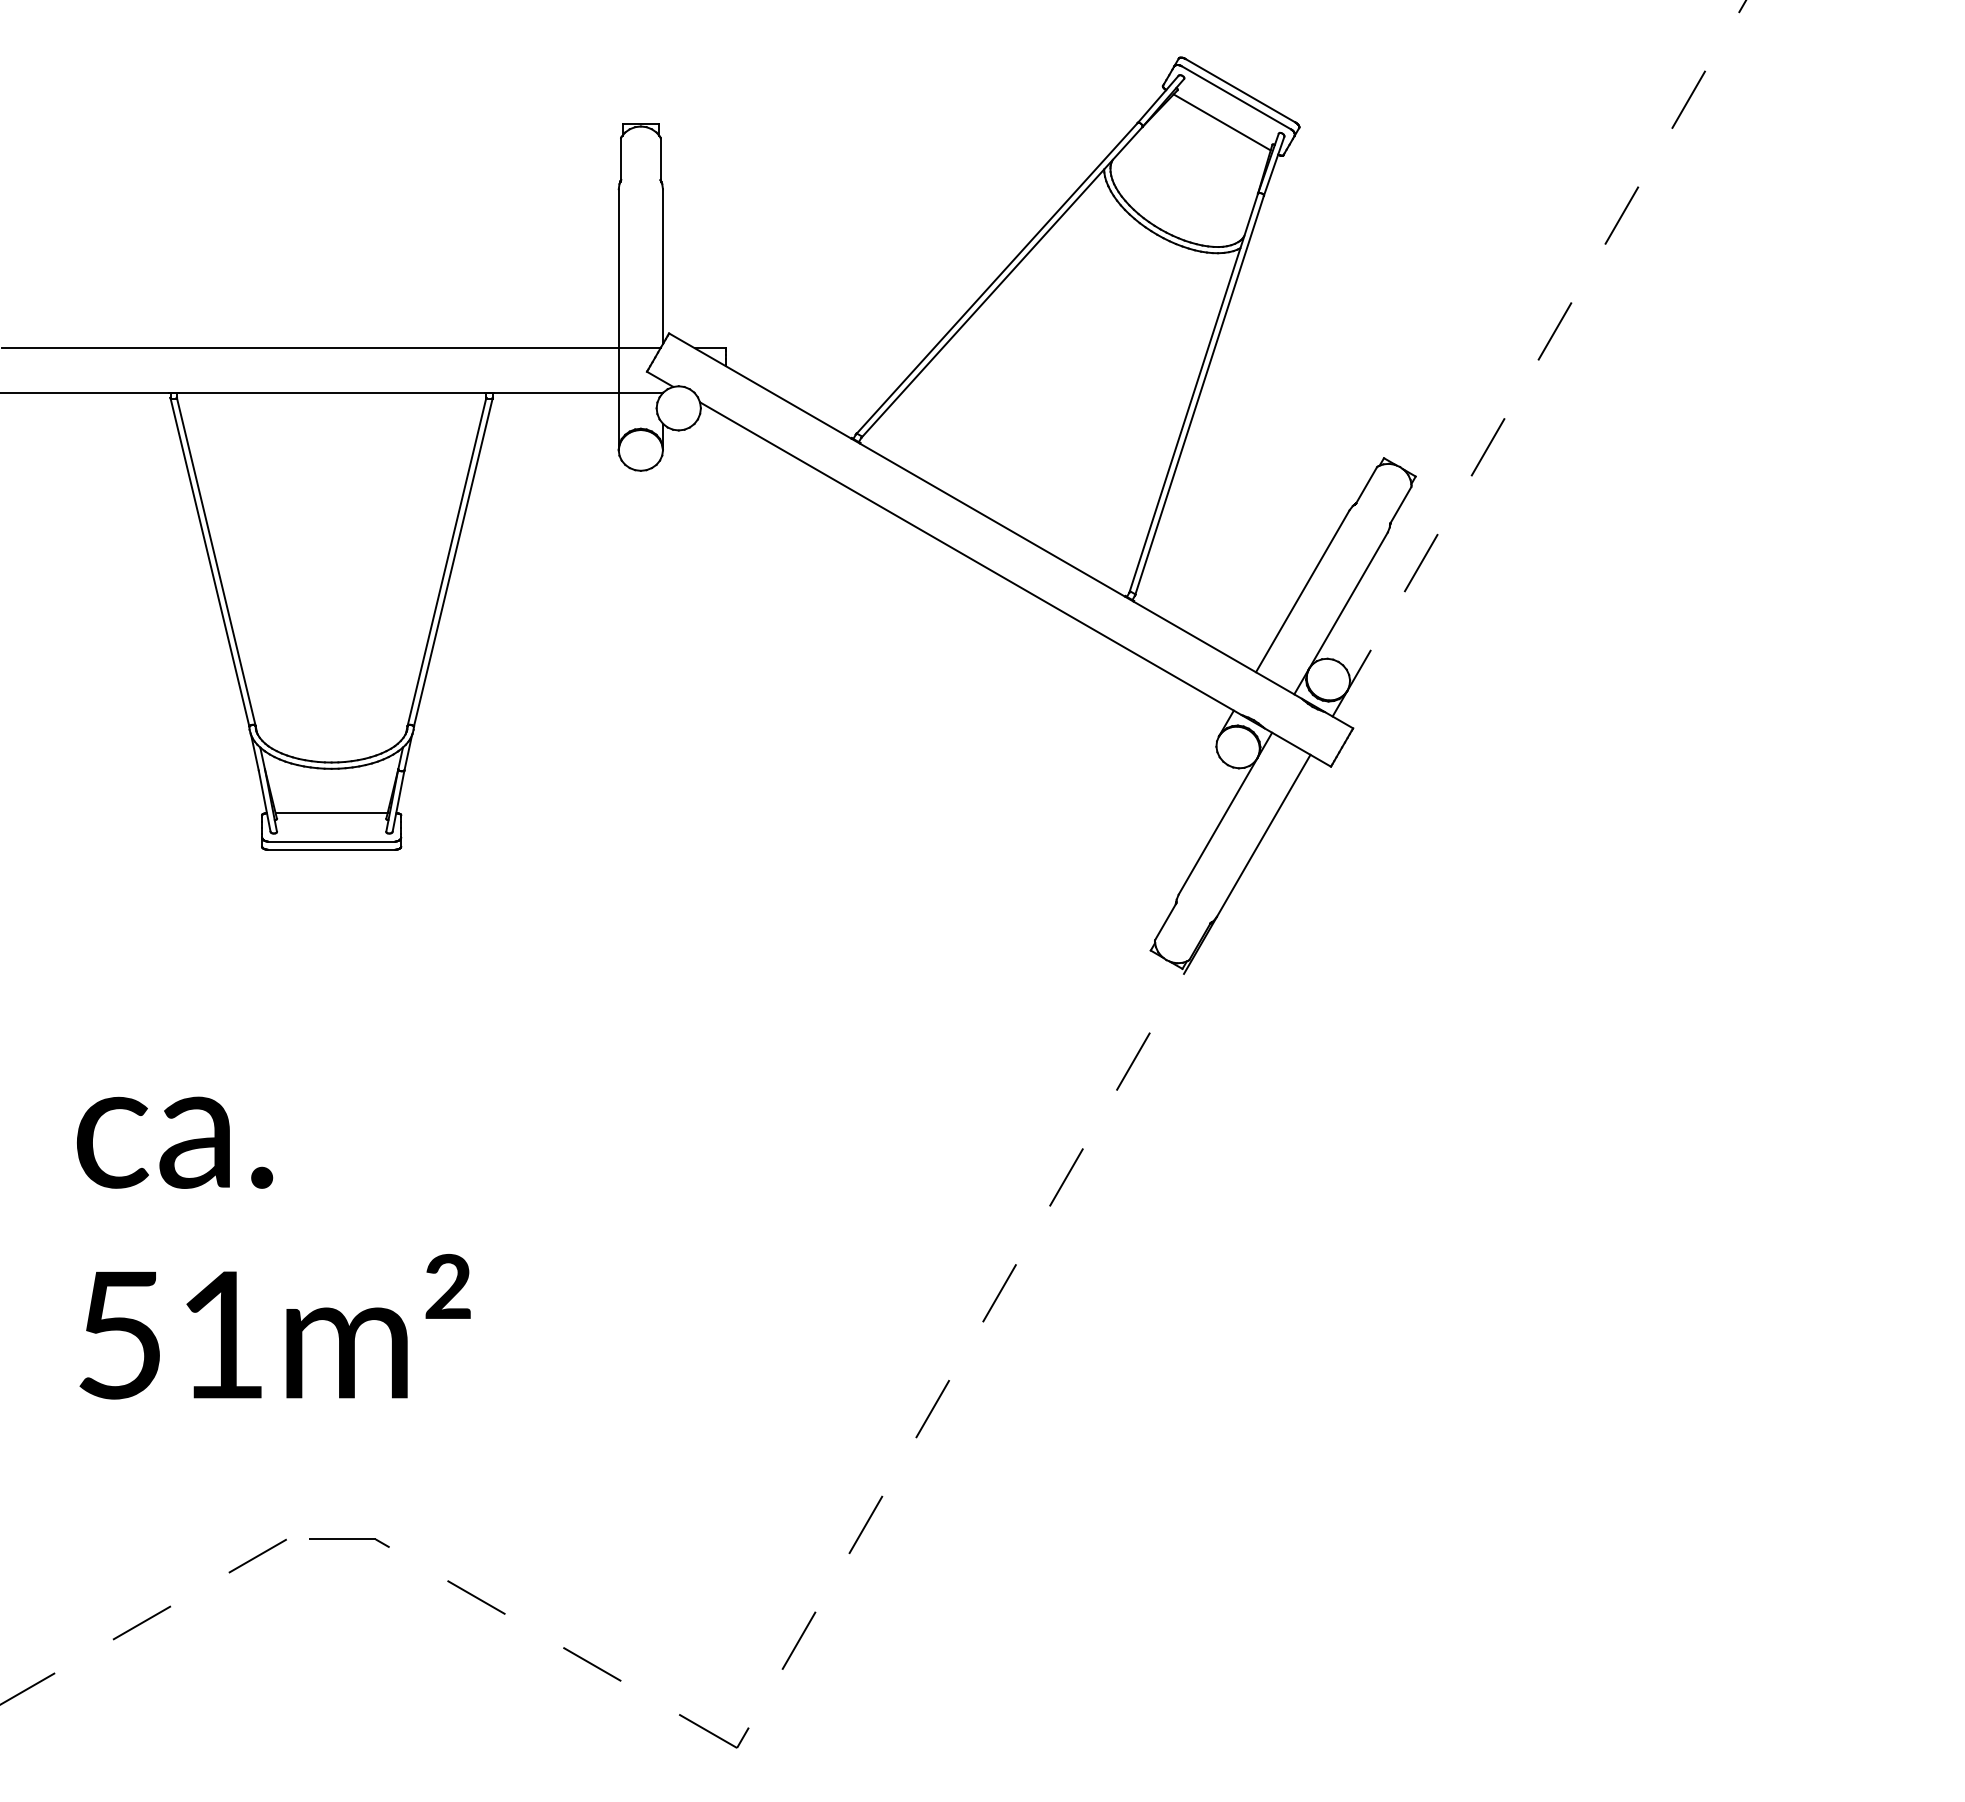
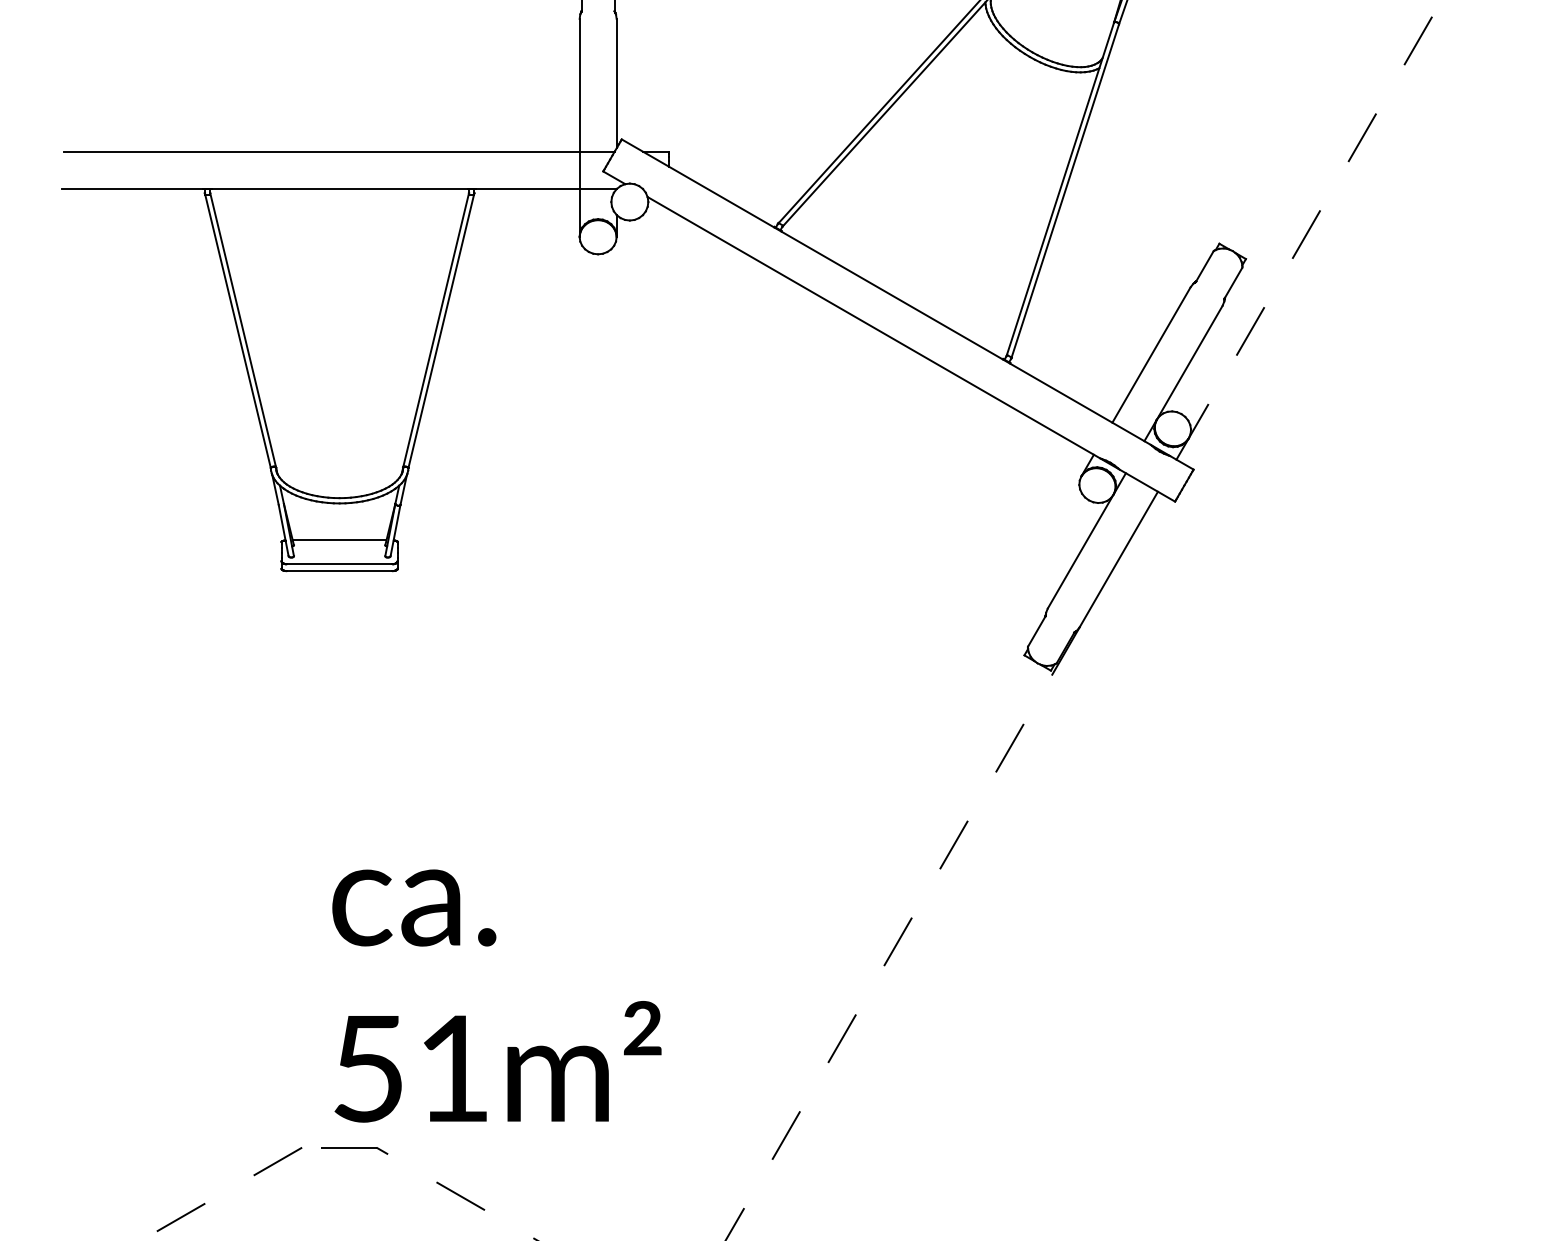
text: (273, 1247) -> (496, 995), moved

